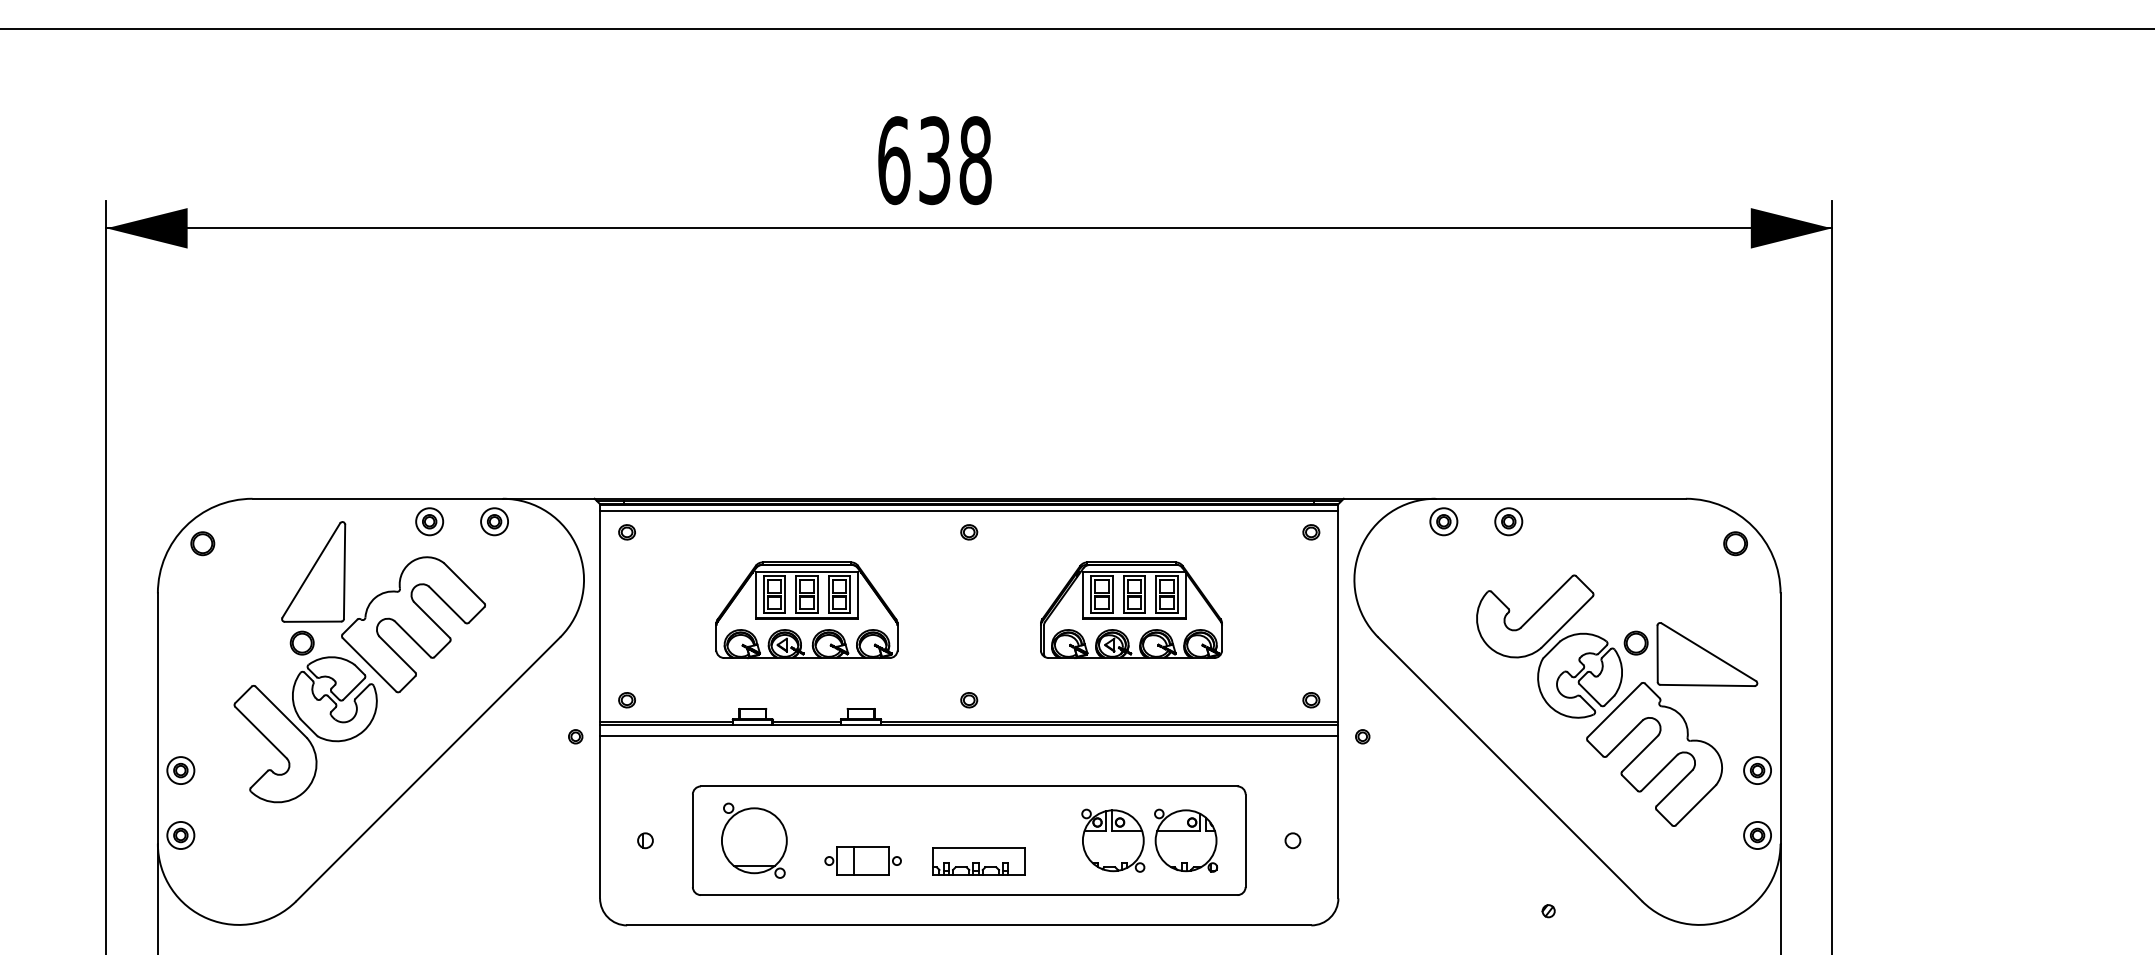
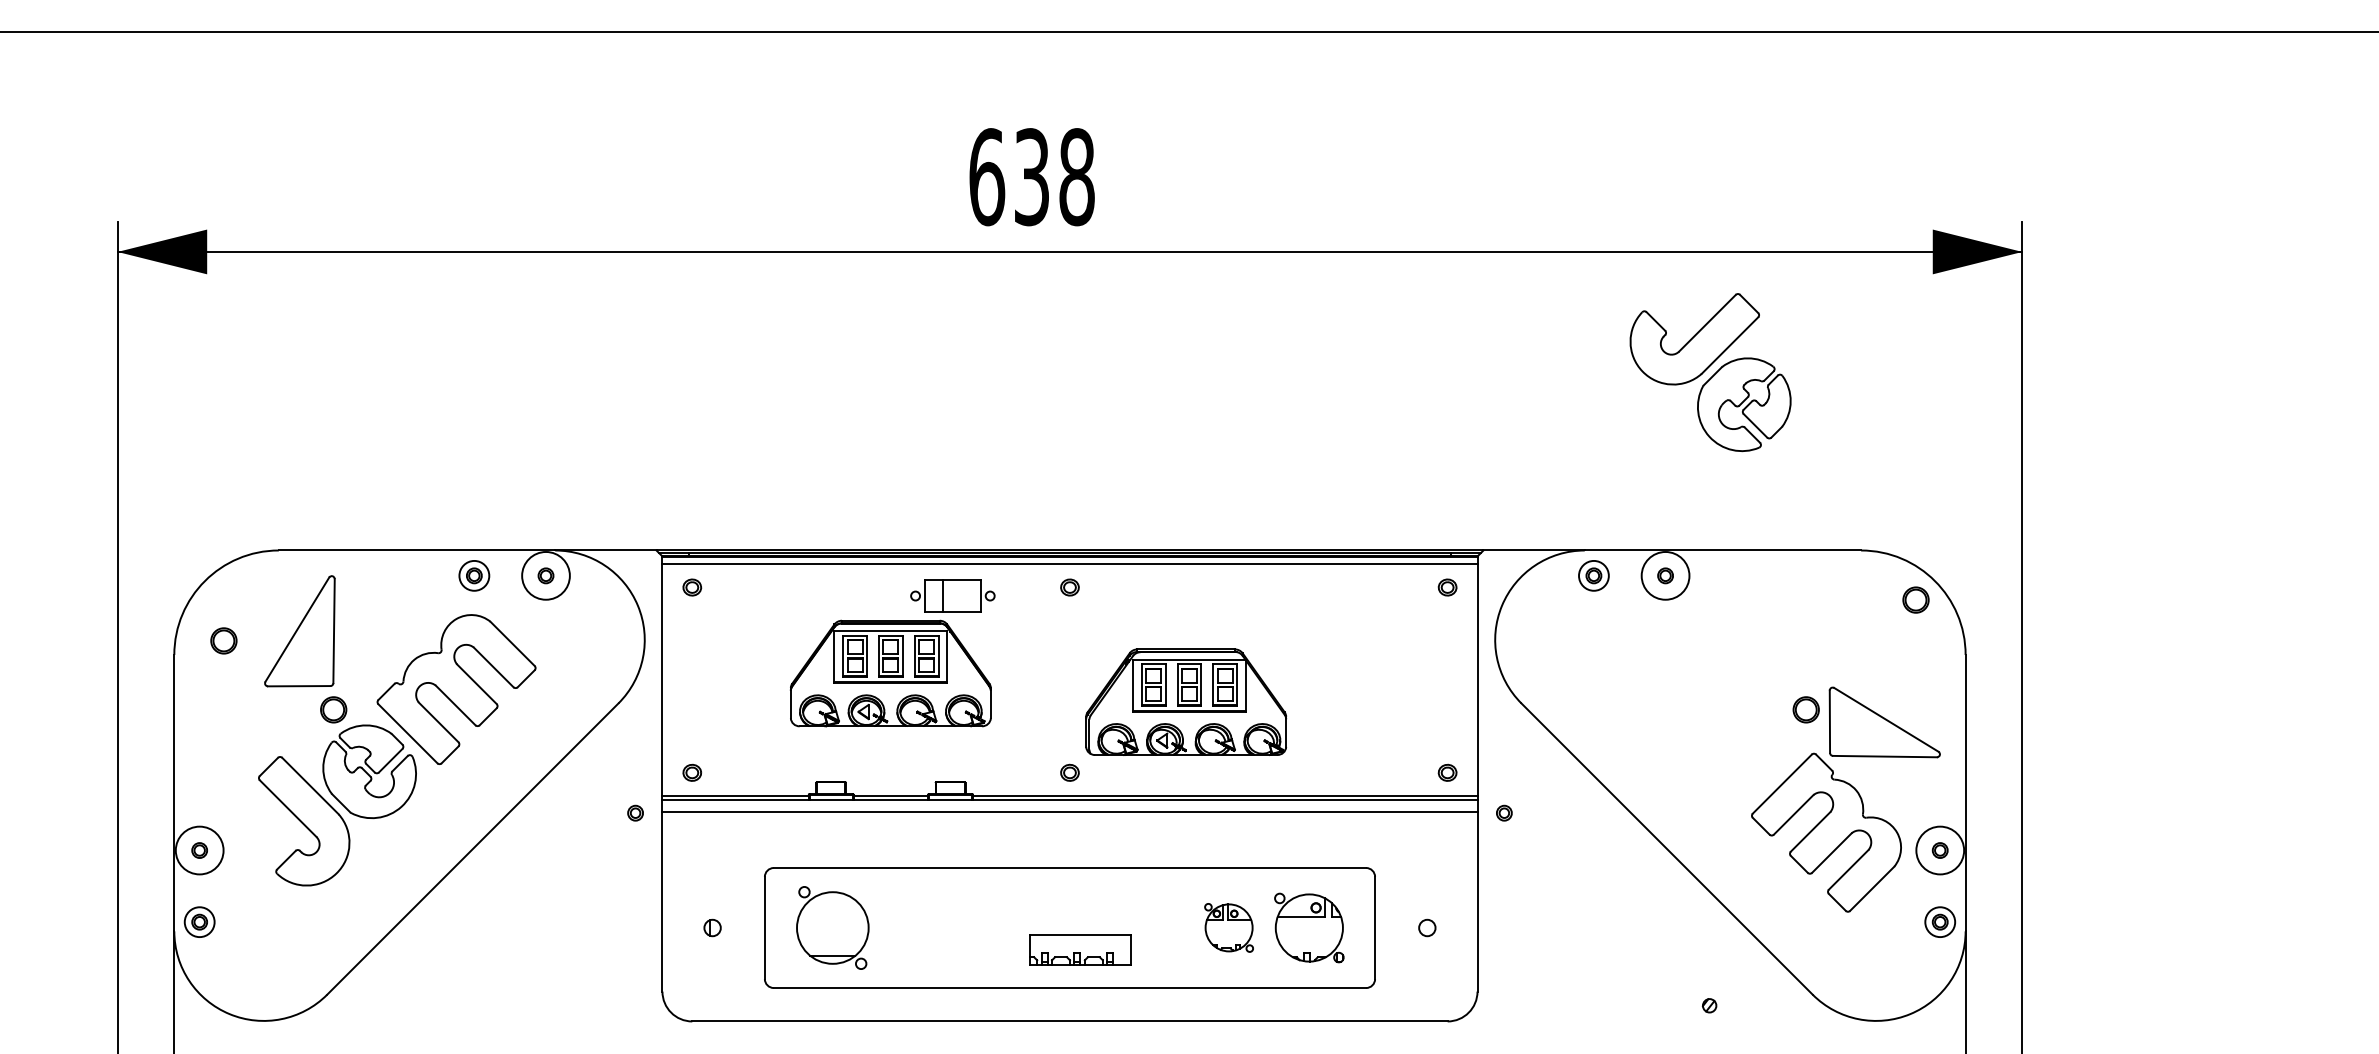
circle: (494, 521) -> (545, 575), size x1.6
circle: (1508, 521) -> (1665, 575), size x1.6
part: (202, 543) -> (223, 640), moved
part: (313, 571) -> (299, 630), moved
part: (1131, 609) -> (1186, 701), moved
part: (1549, 646) -> (1710, 372), moved
circle: (180, 770) -> (199, 850), size x1.6
circle: (1757, 770) -> (1940, 850), size x1.6
part: (1113, 840) -> (1229, 927), size x0.7
part: (862, 860) -> (952, 595), moved

